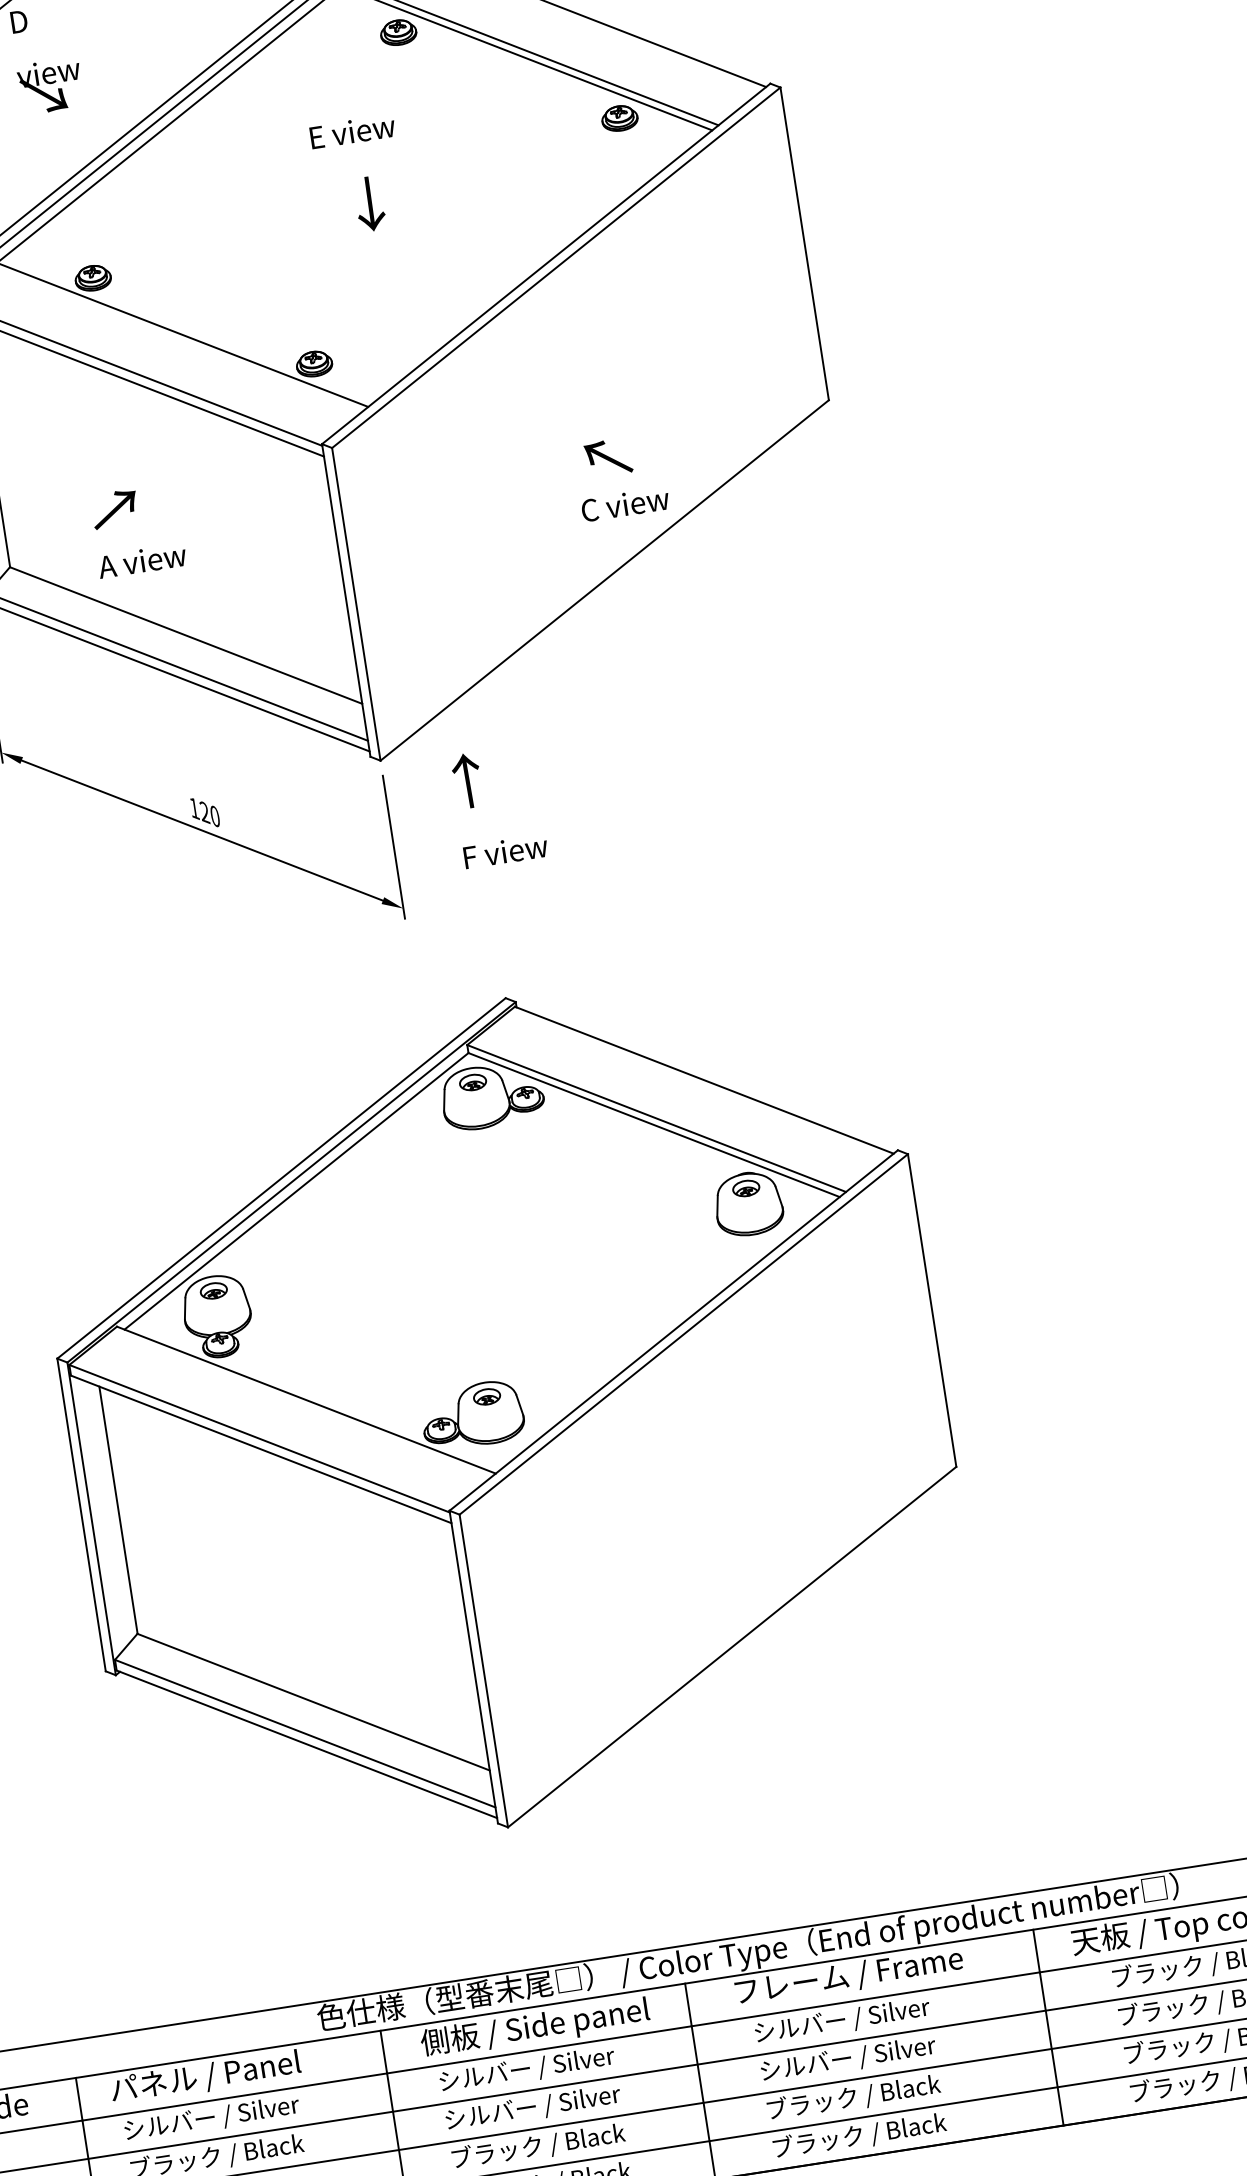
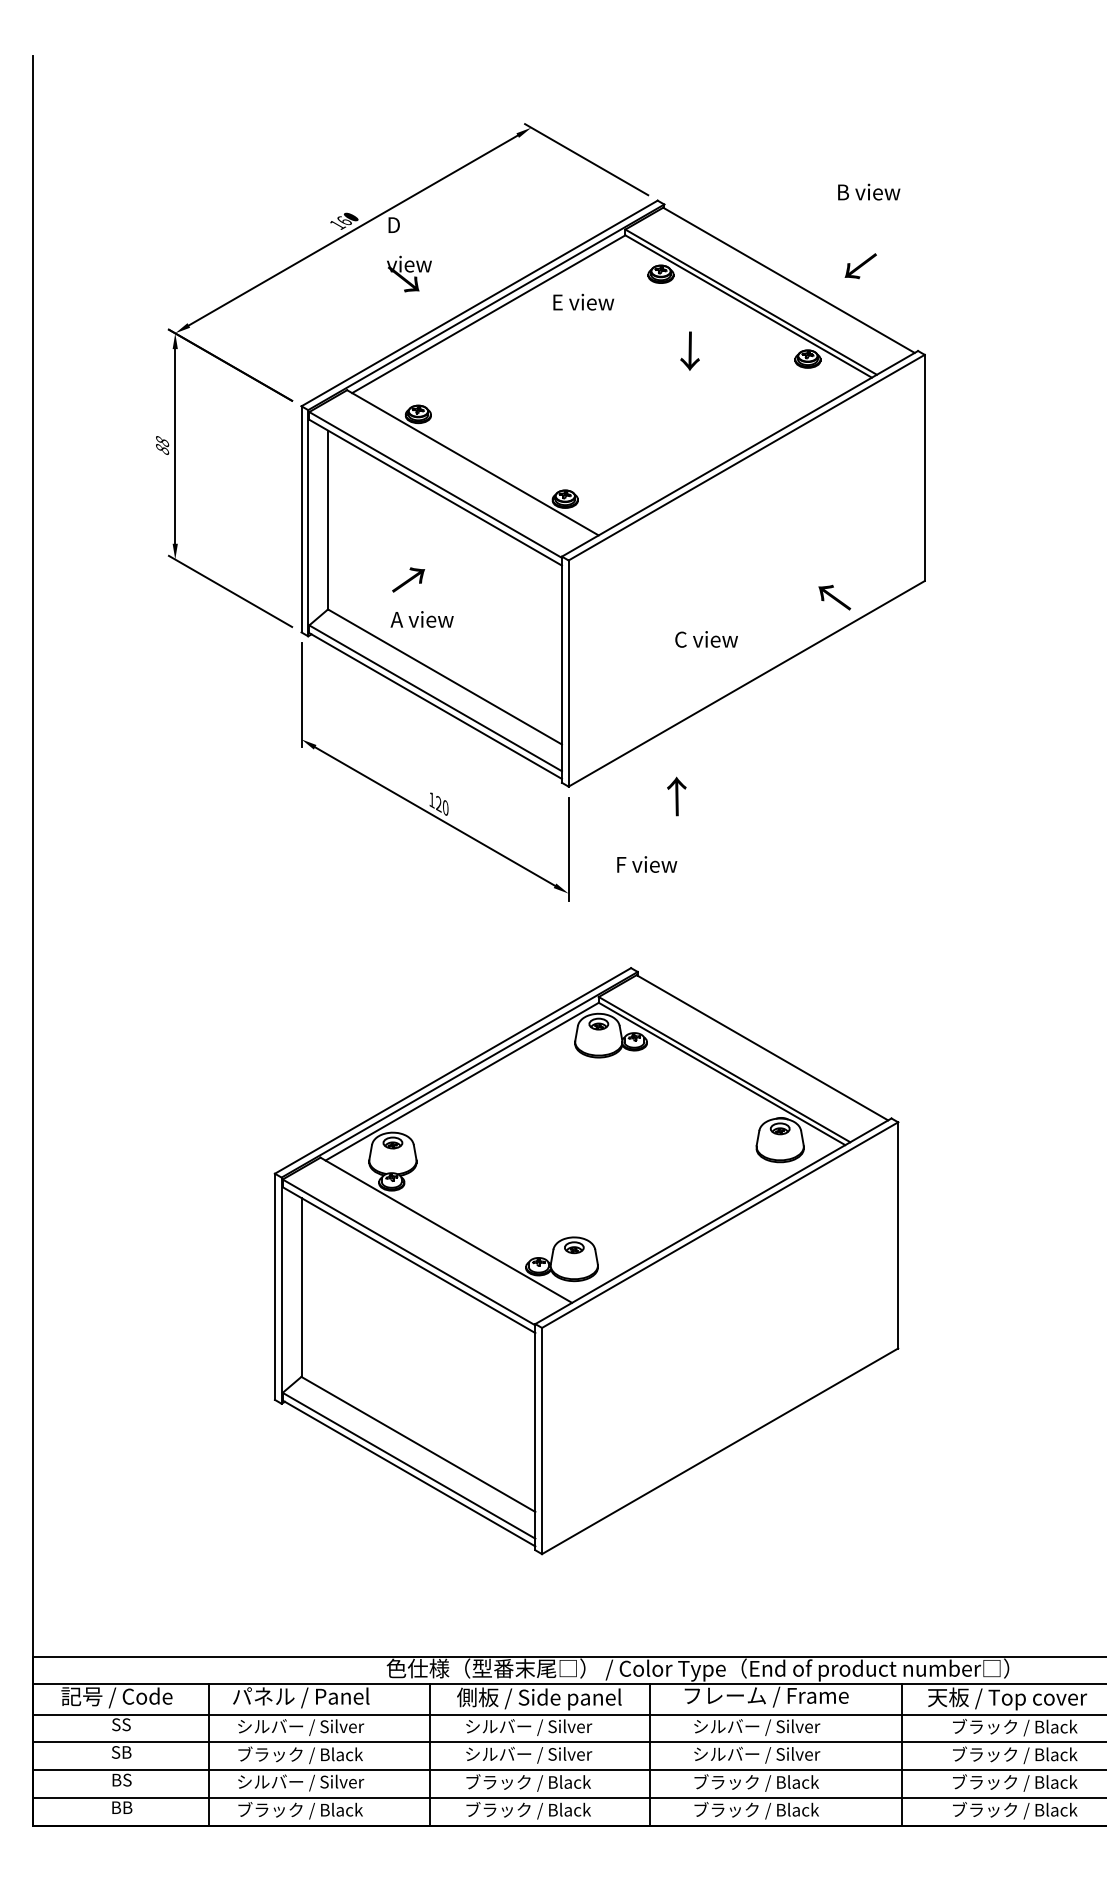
text: (352, 130) -> (583, 301), moved
text: (369, 203) -> (689, 350), moved
text: (608, 457) -> (834, 597), moved
text: (625, 504) -> (706, 639), moved
text: (466, 781) -> (676, 796), moved

